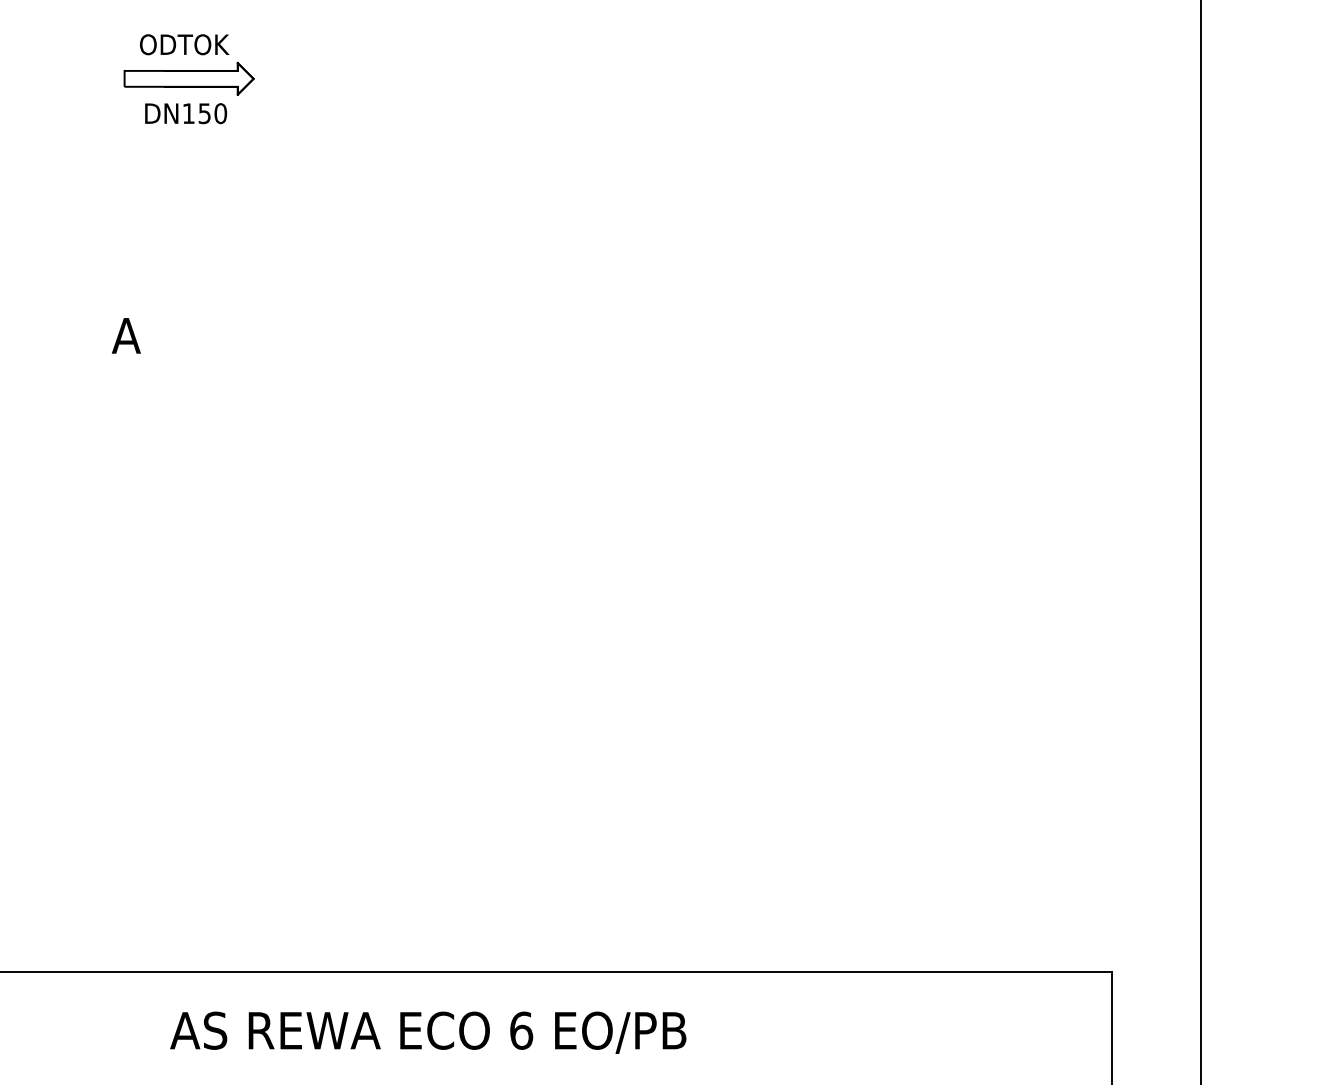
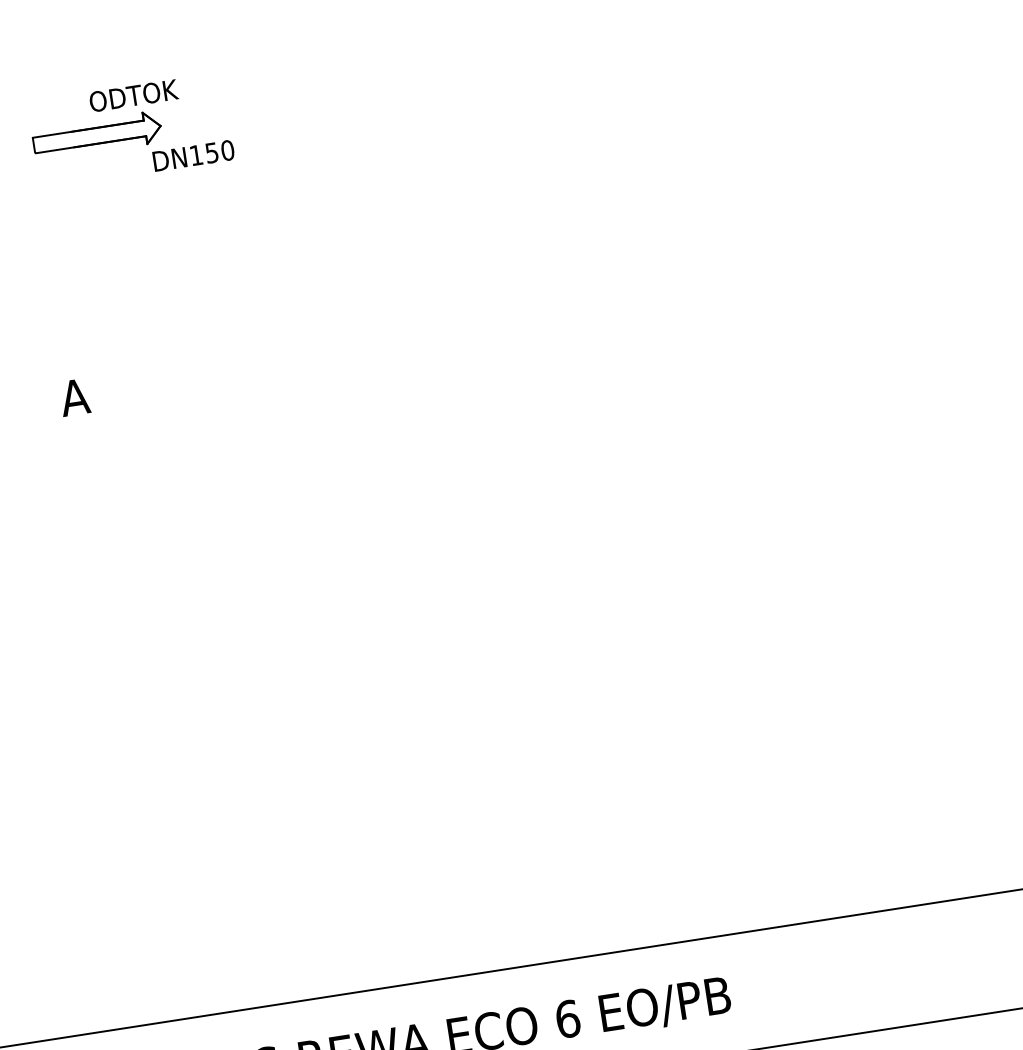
text: (184, 44) -> (133, 95), moved
text: (186, 113) -> (194, 155), moved

